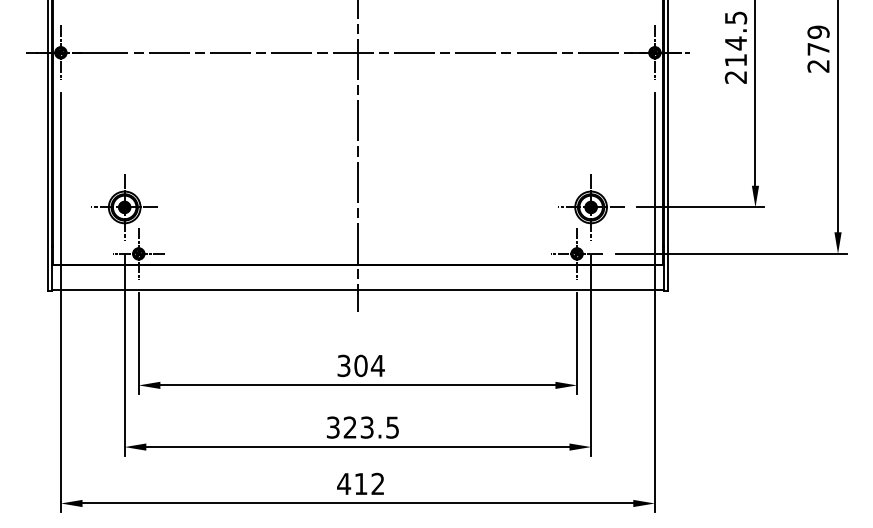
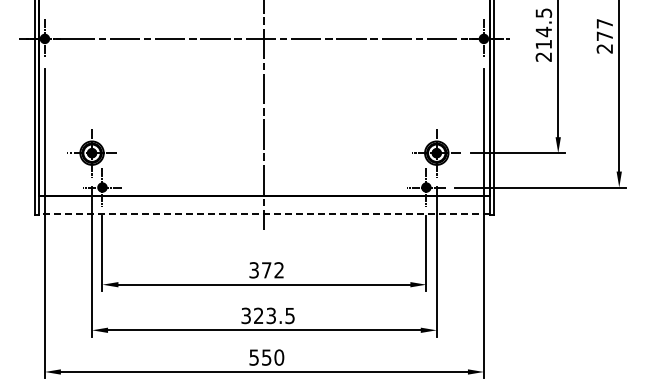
text: (818, 31) -> (604, 23), 279 -> 277
line: (358, 290) -> (264, 214), solid -> dashed
text: (368, 366) -> (272, 270), 304 -> 372
text: (360, 483) -> (266, 357), 412 -> 550

